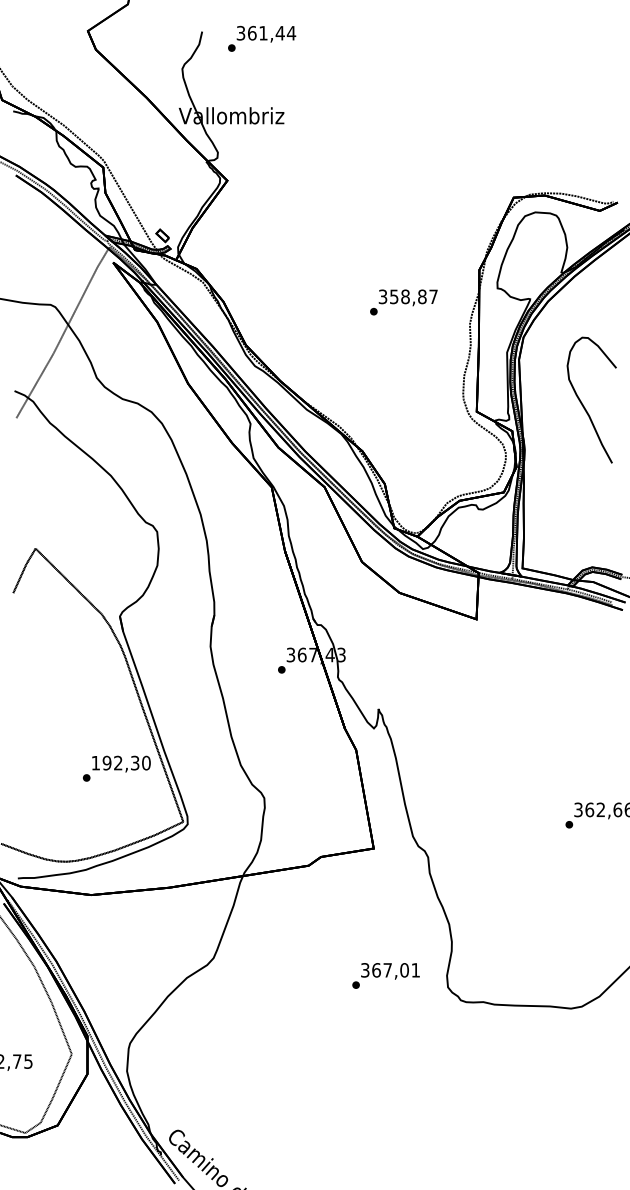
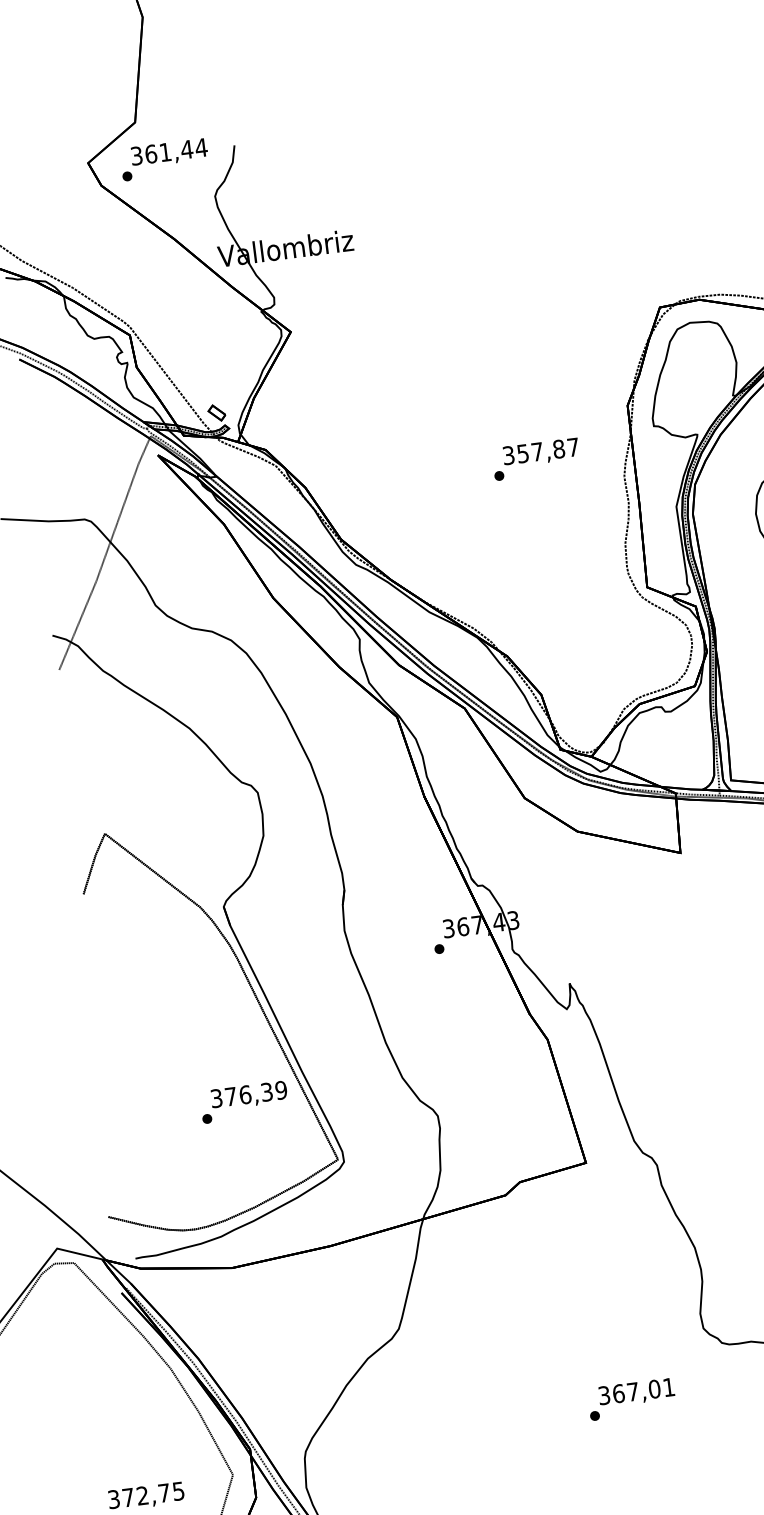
text: (262, 38) -> (165, 159), moved
text: (405, 296) -> (537, 451), 358,87 -> 357,87
text: (120, 762) -> (248, 1093), 192,30 -> 376,39
text: (385, 975) -> (631, 1398), moved

